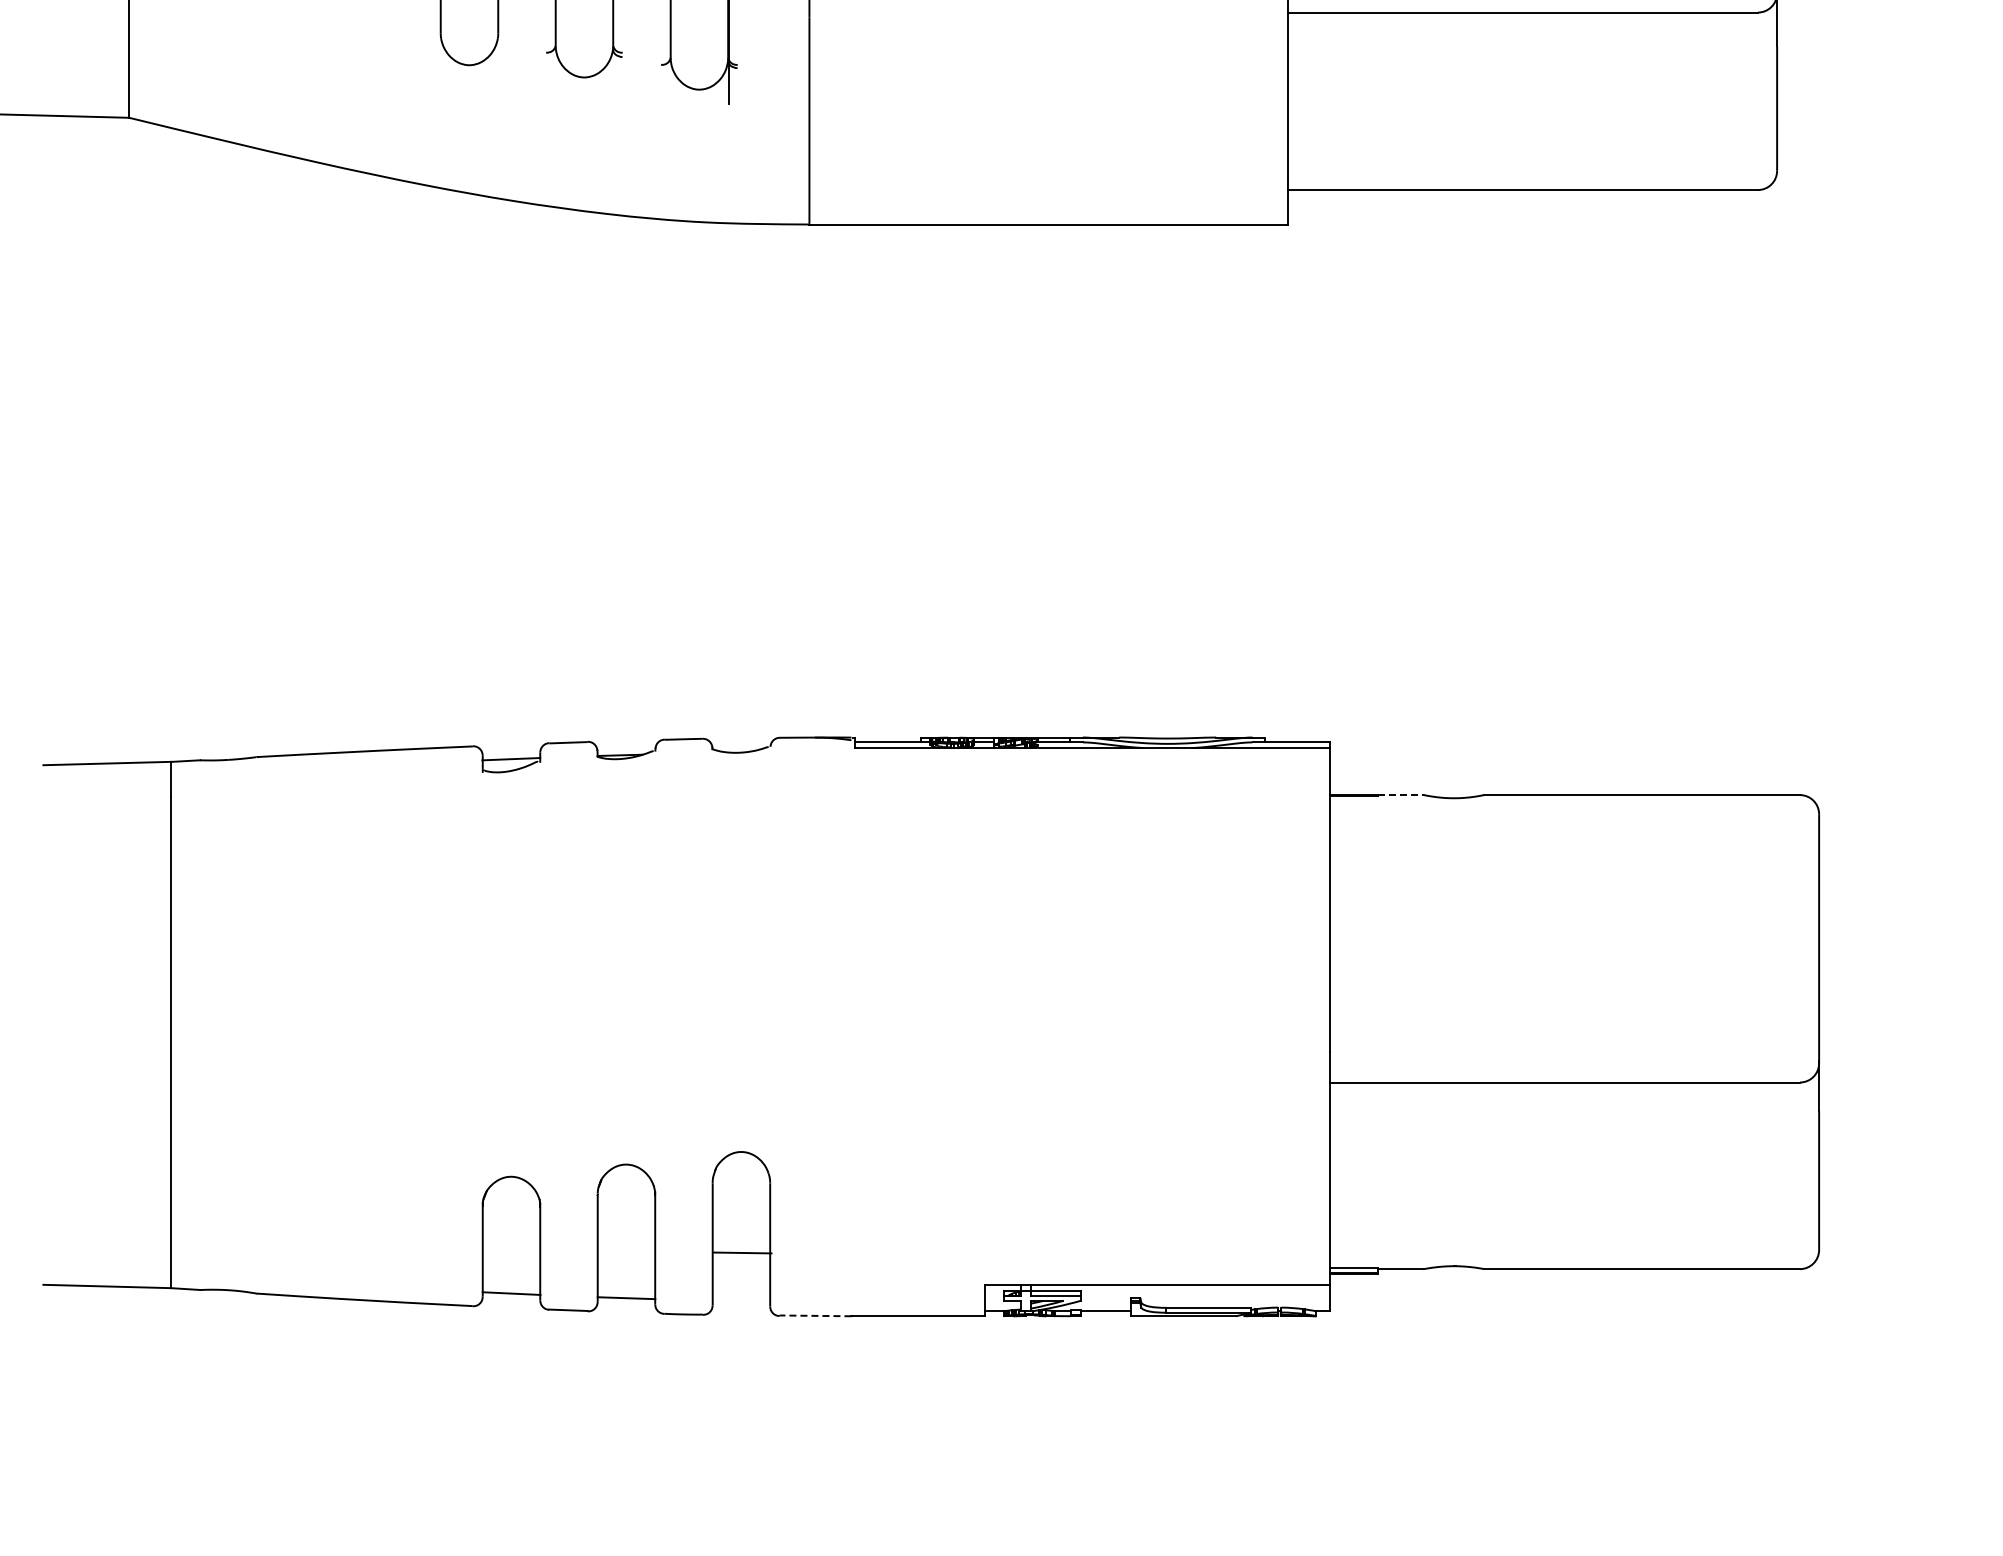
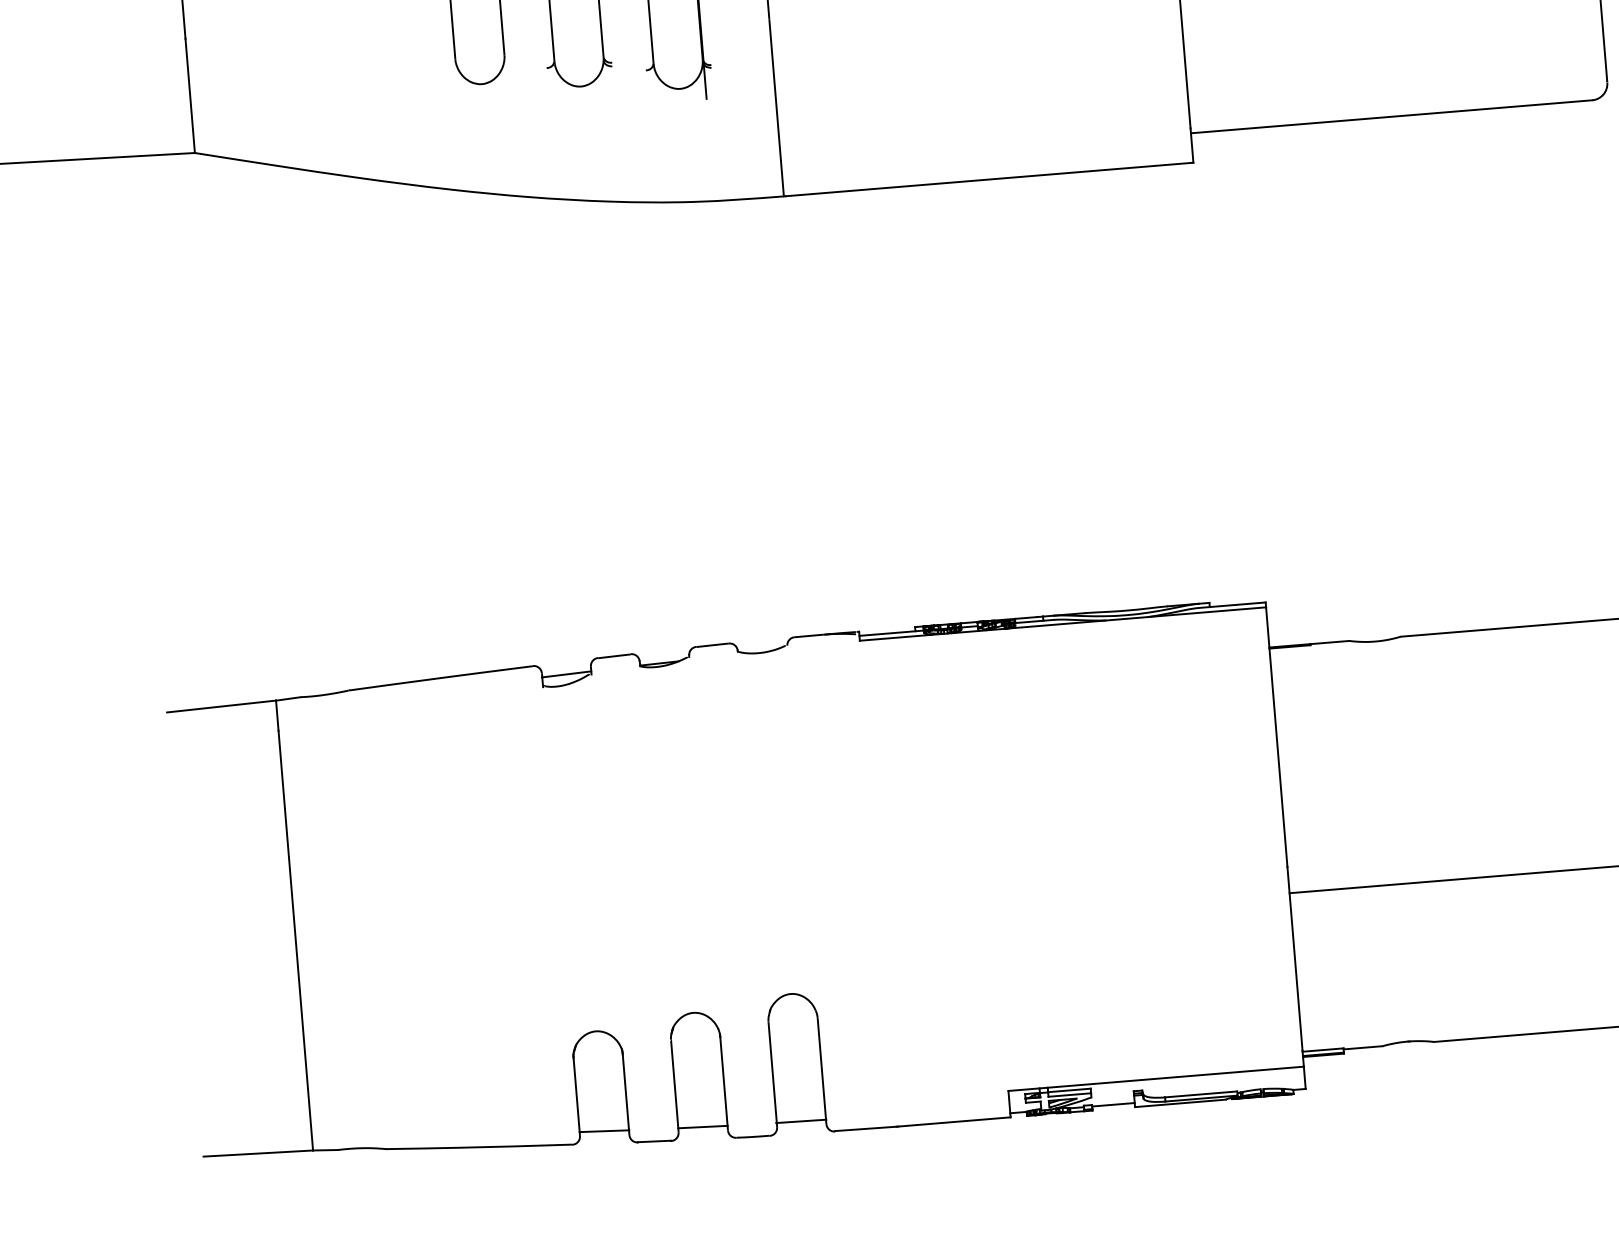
line: (1401, 795) -> (1330, 642), dashed -> solid
line: (742, 1252) -> (801, 1120), moved
line: (815, 1315) -> (865, 1128), dashed -> solid

